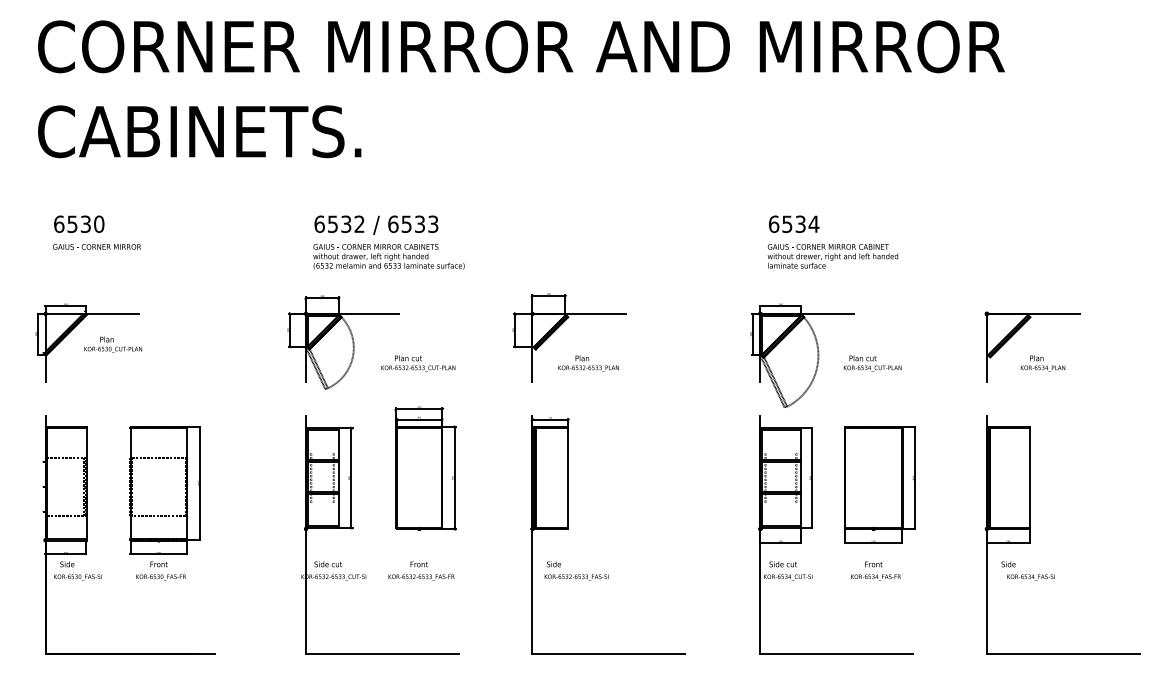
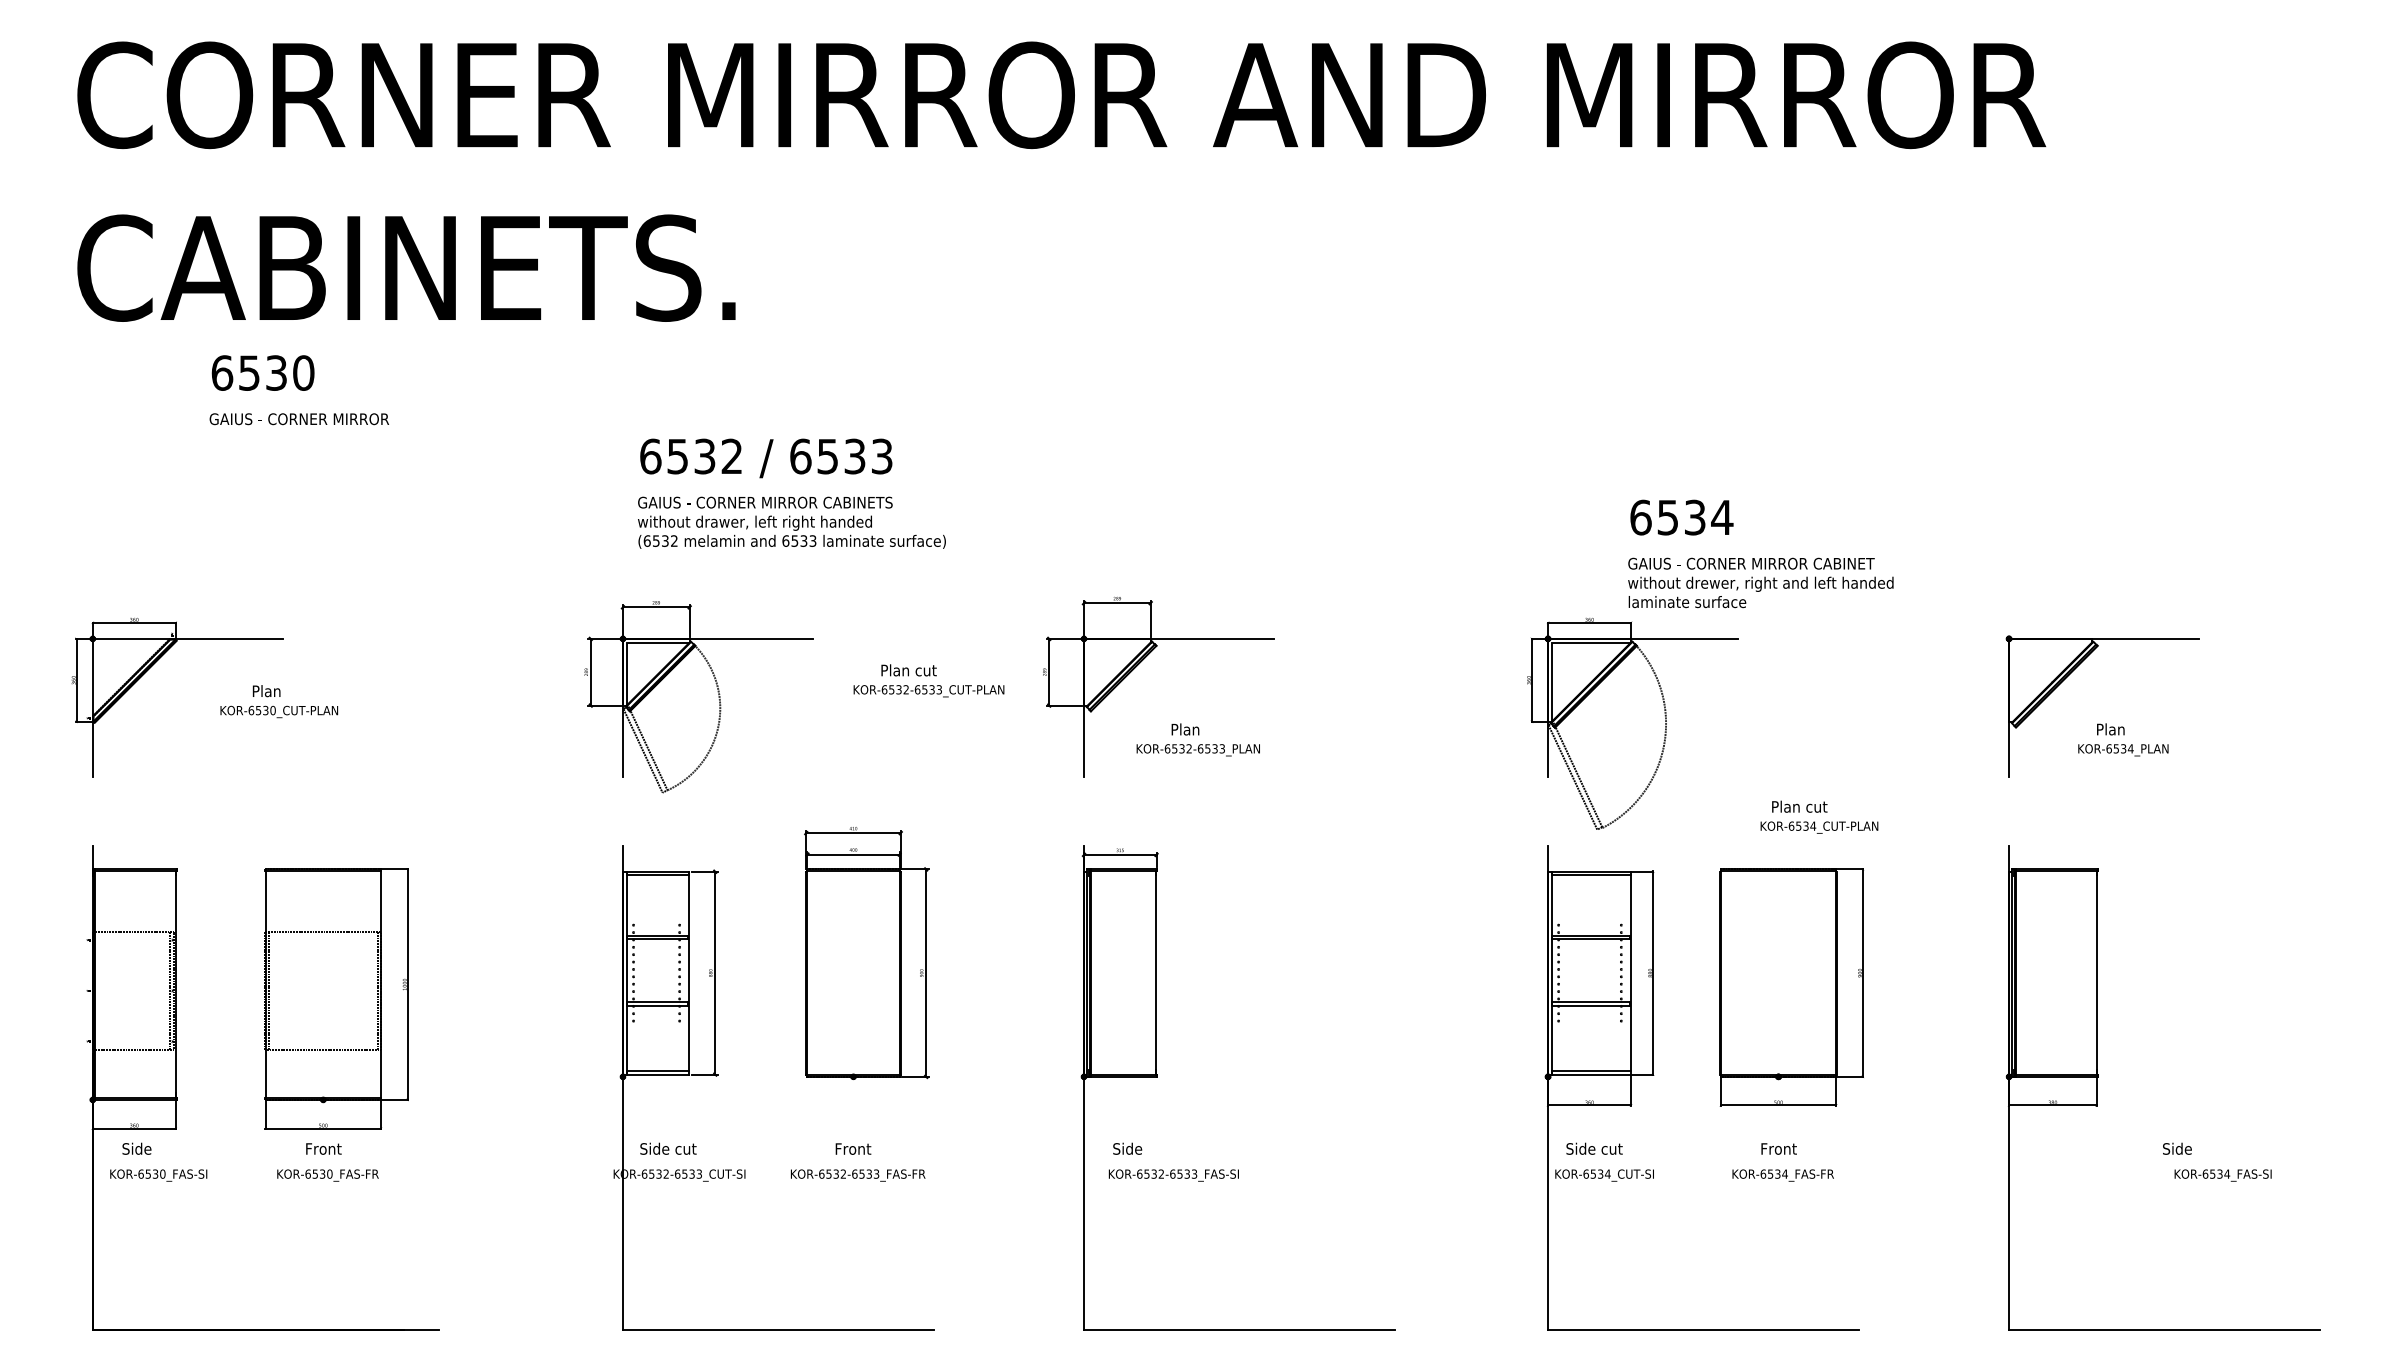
text: (96, 232) -> (298, 389), moved
text: (832, 241) -> (1759, 552), moved
text: (112, 344) -> (277, 701), moved
text: (418, 363) -> (929, 680), moved
text: (872, 363) -> (1818, 817), moved
text: (1027, 570) -> (2215, 1161), moved

